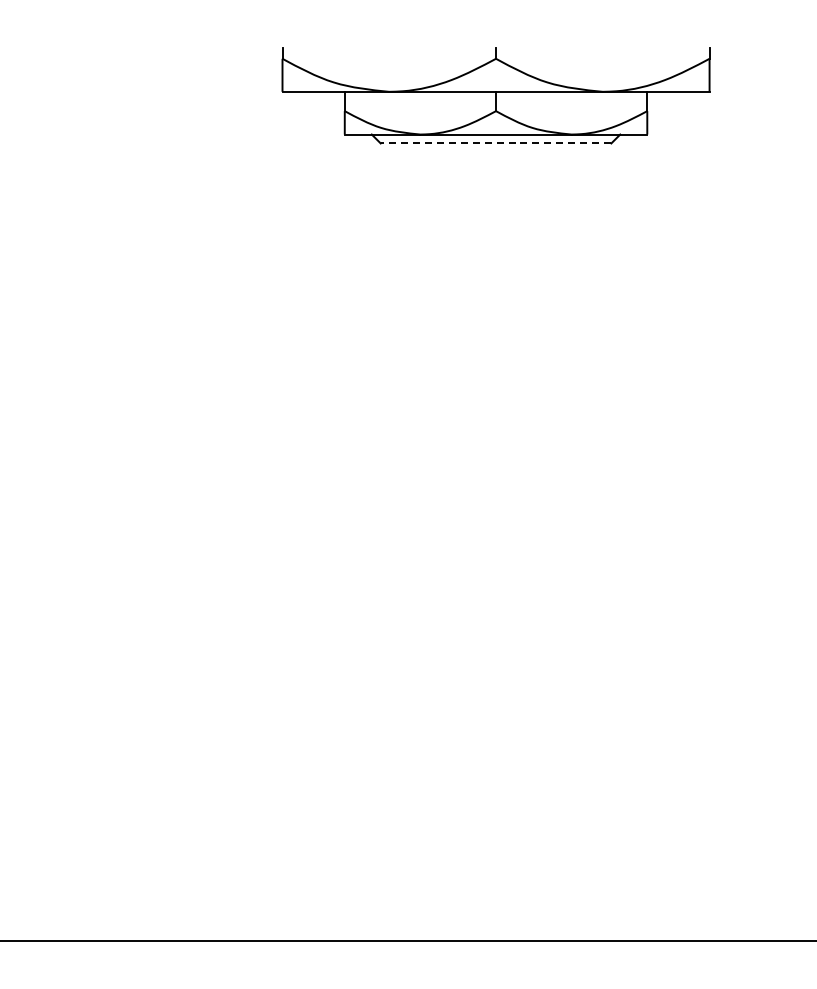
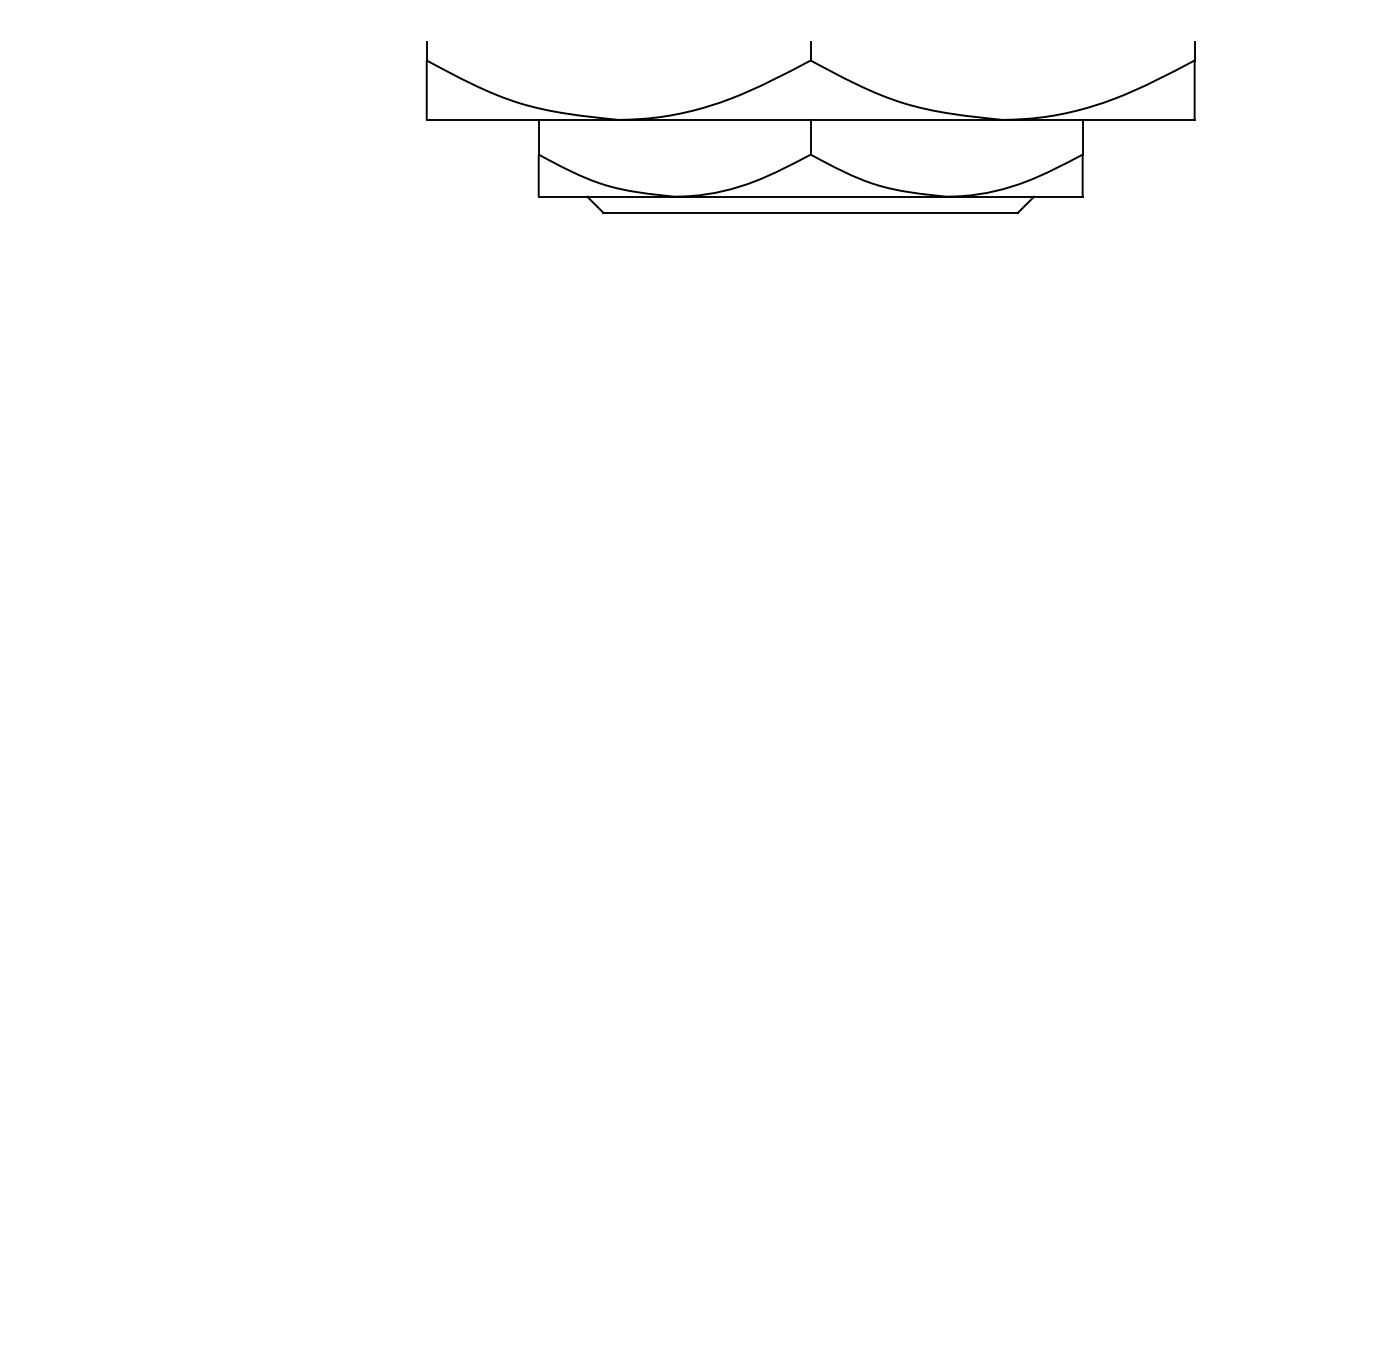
line: (495, 143) -> (809, 212), dashed -> solid

